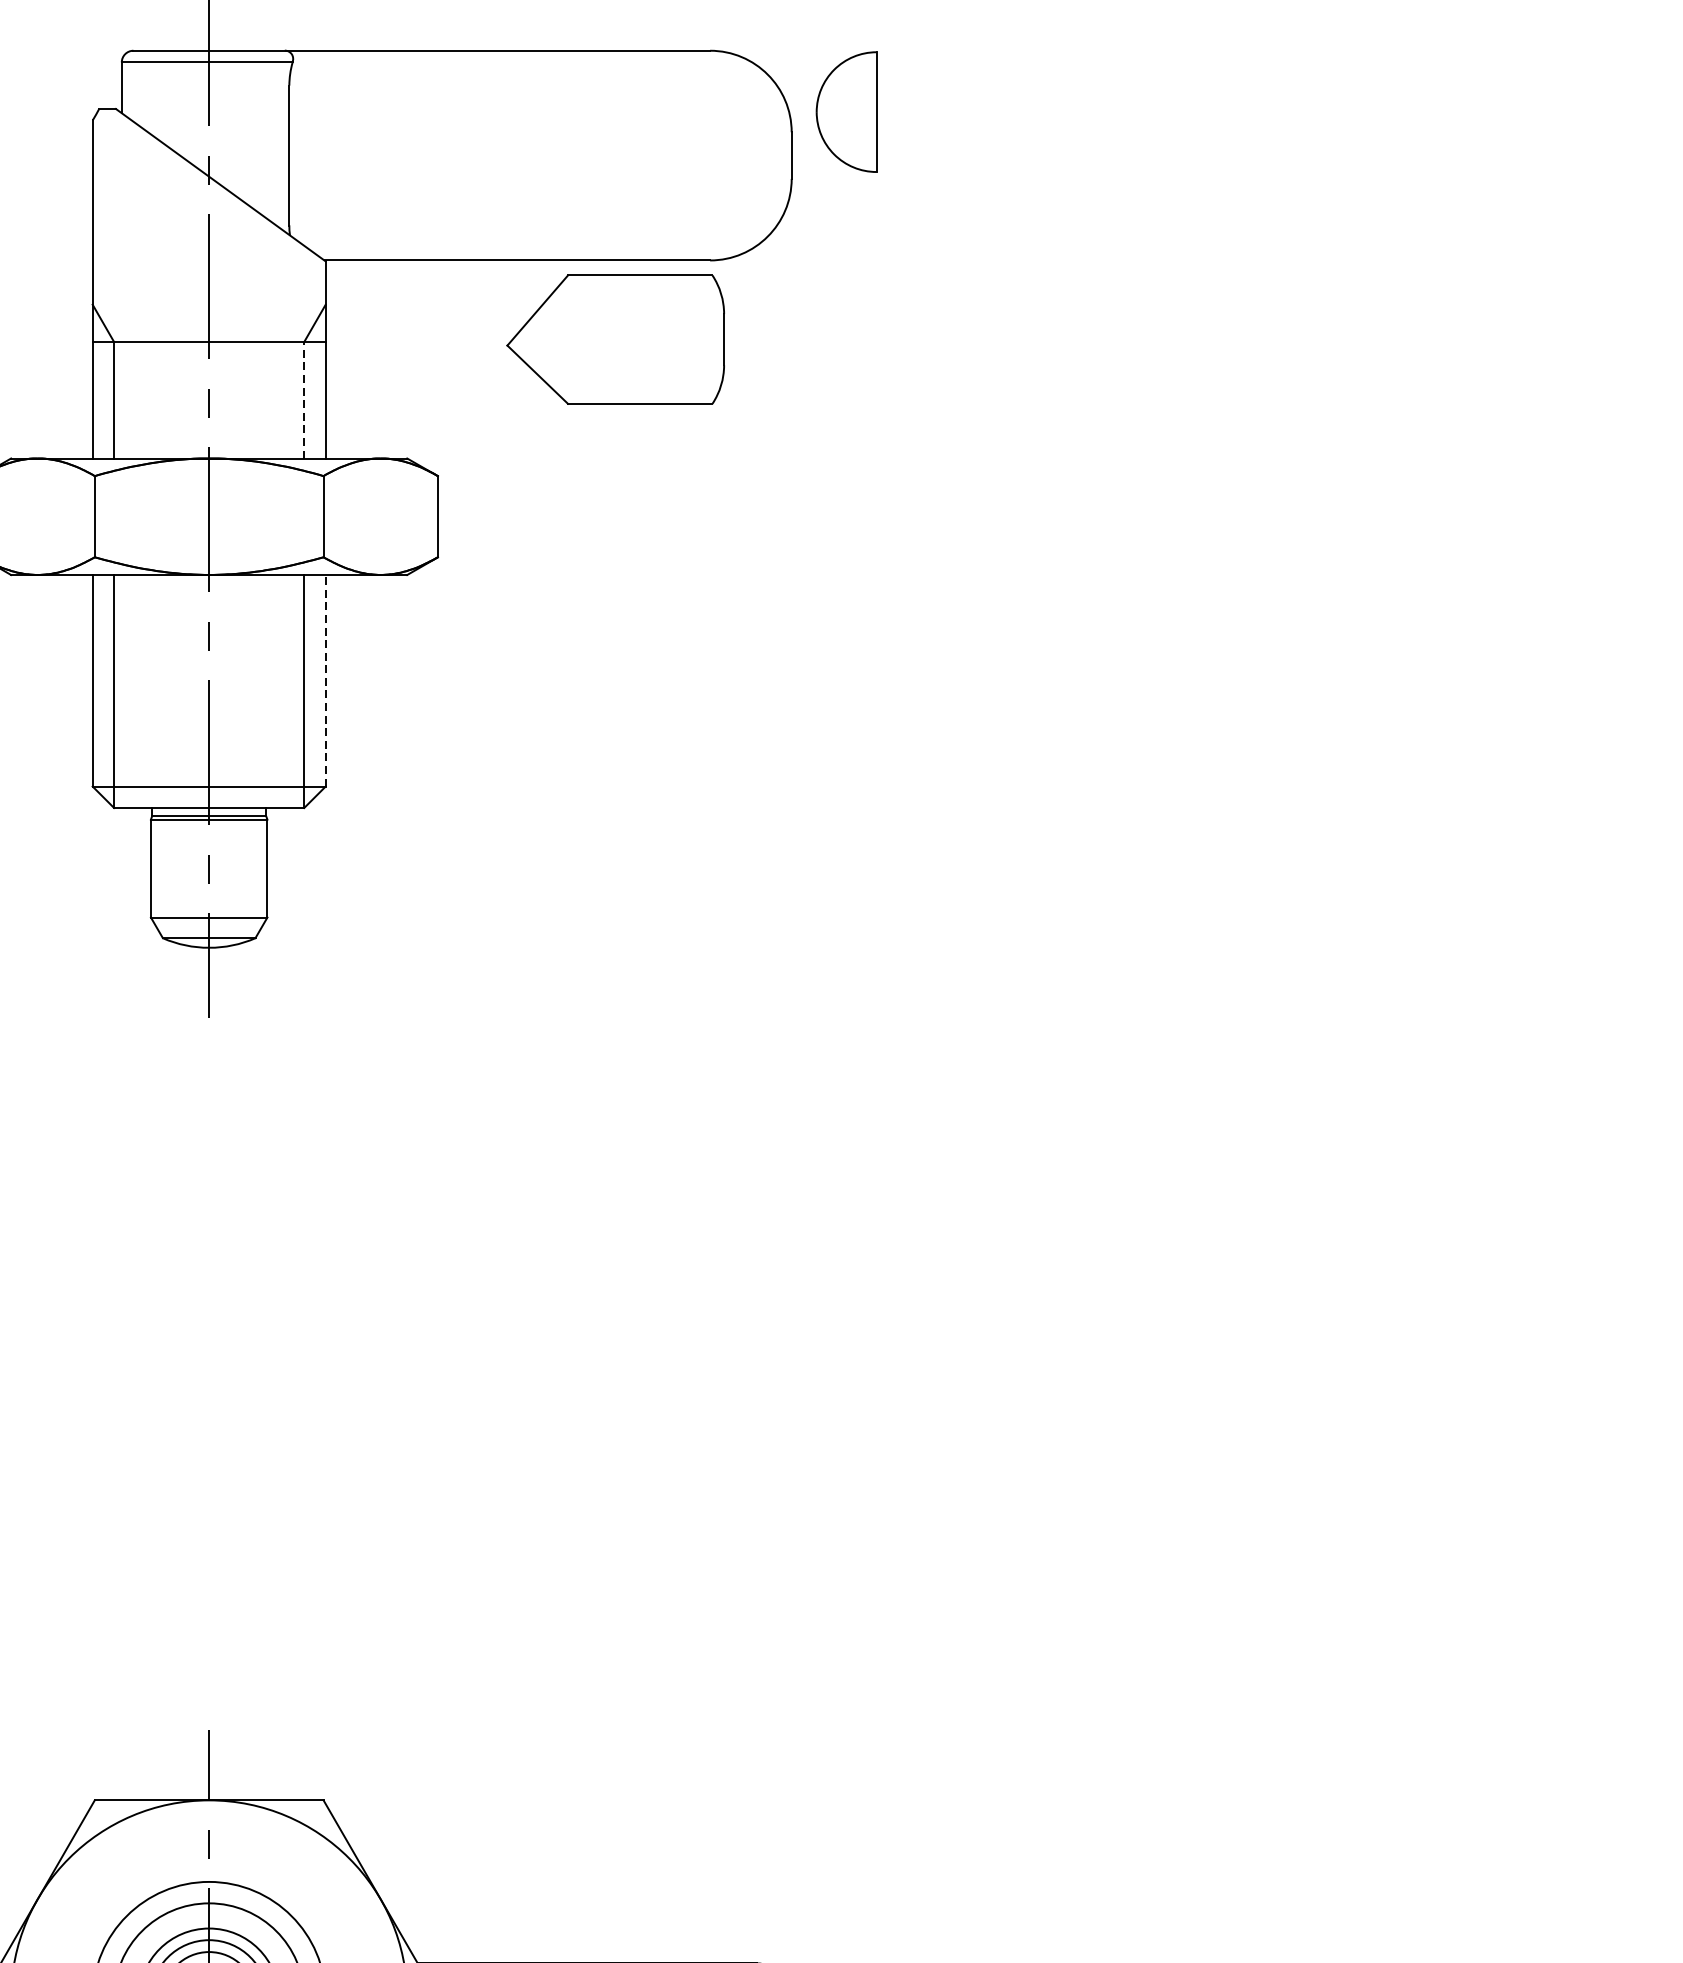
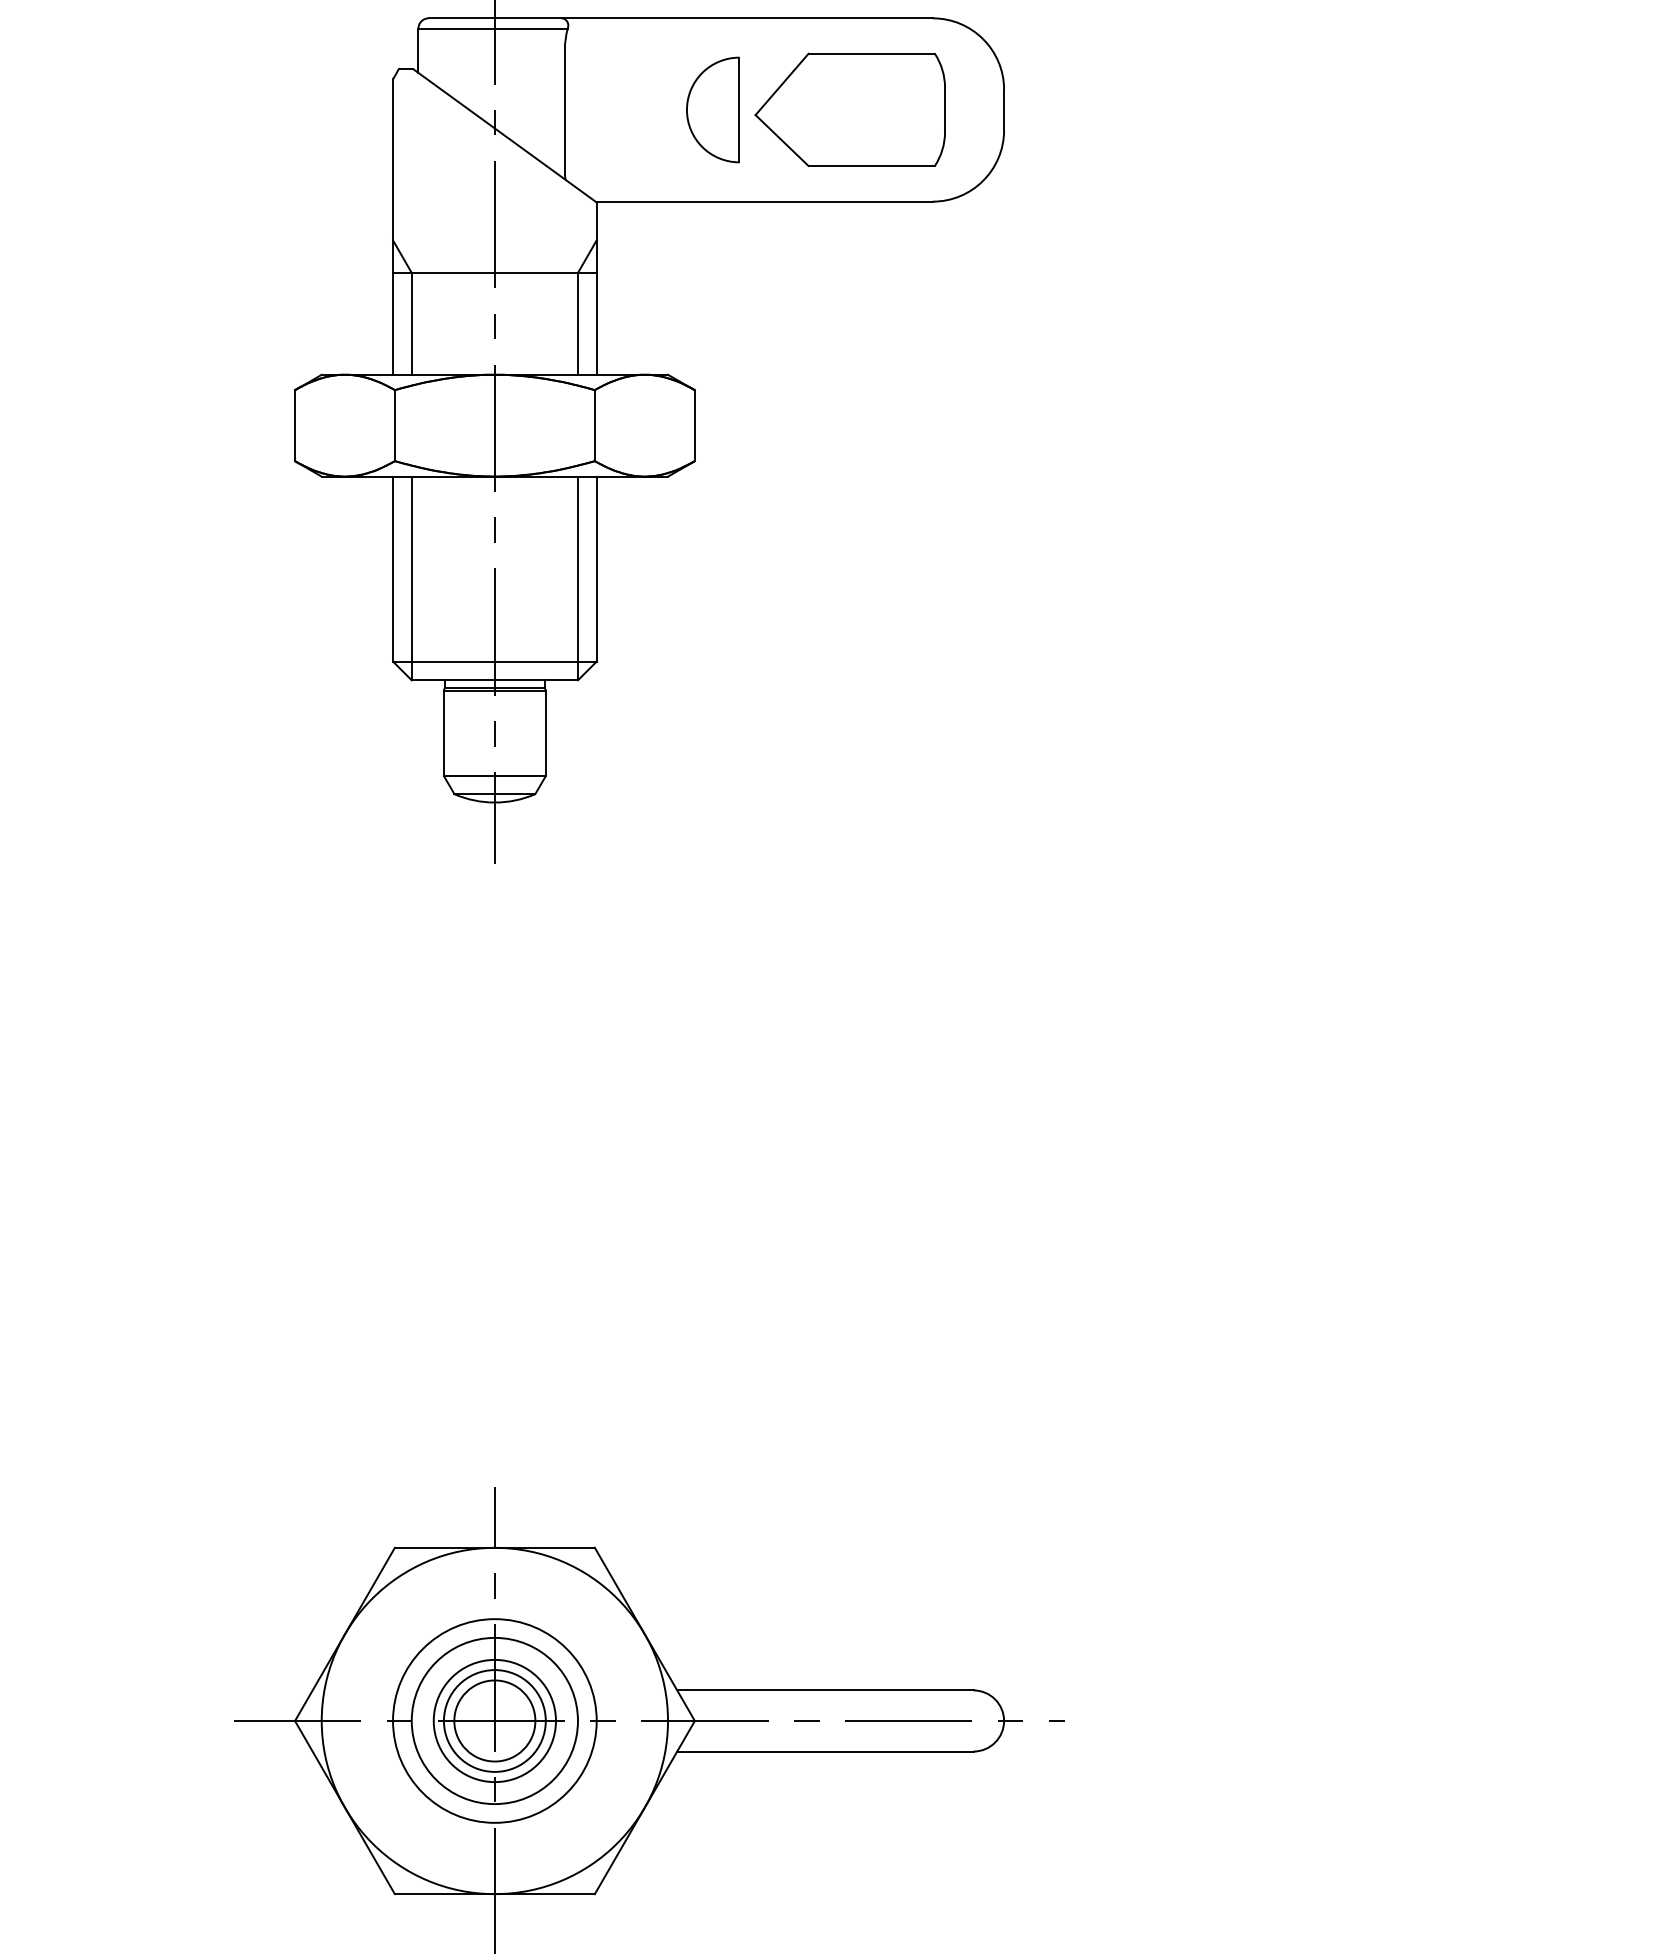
part: (845, 111) -> (712, 109), moved
part: (614, 339) -> (849, 109), moved
line: (303, 399) -> (577, 323), dashed -> solid
line: (325, 680) -> (596, 568), dashed -> solid

